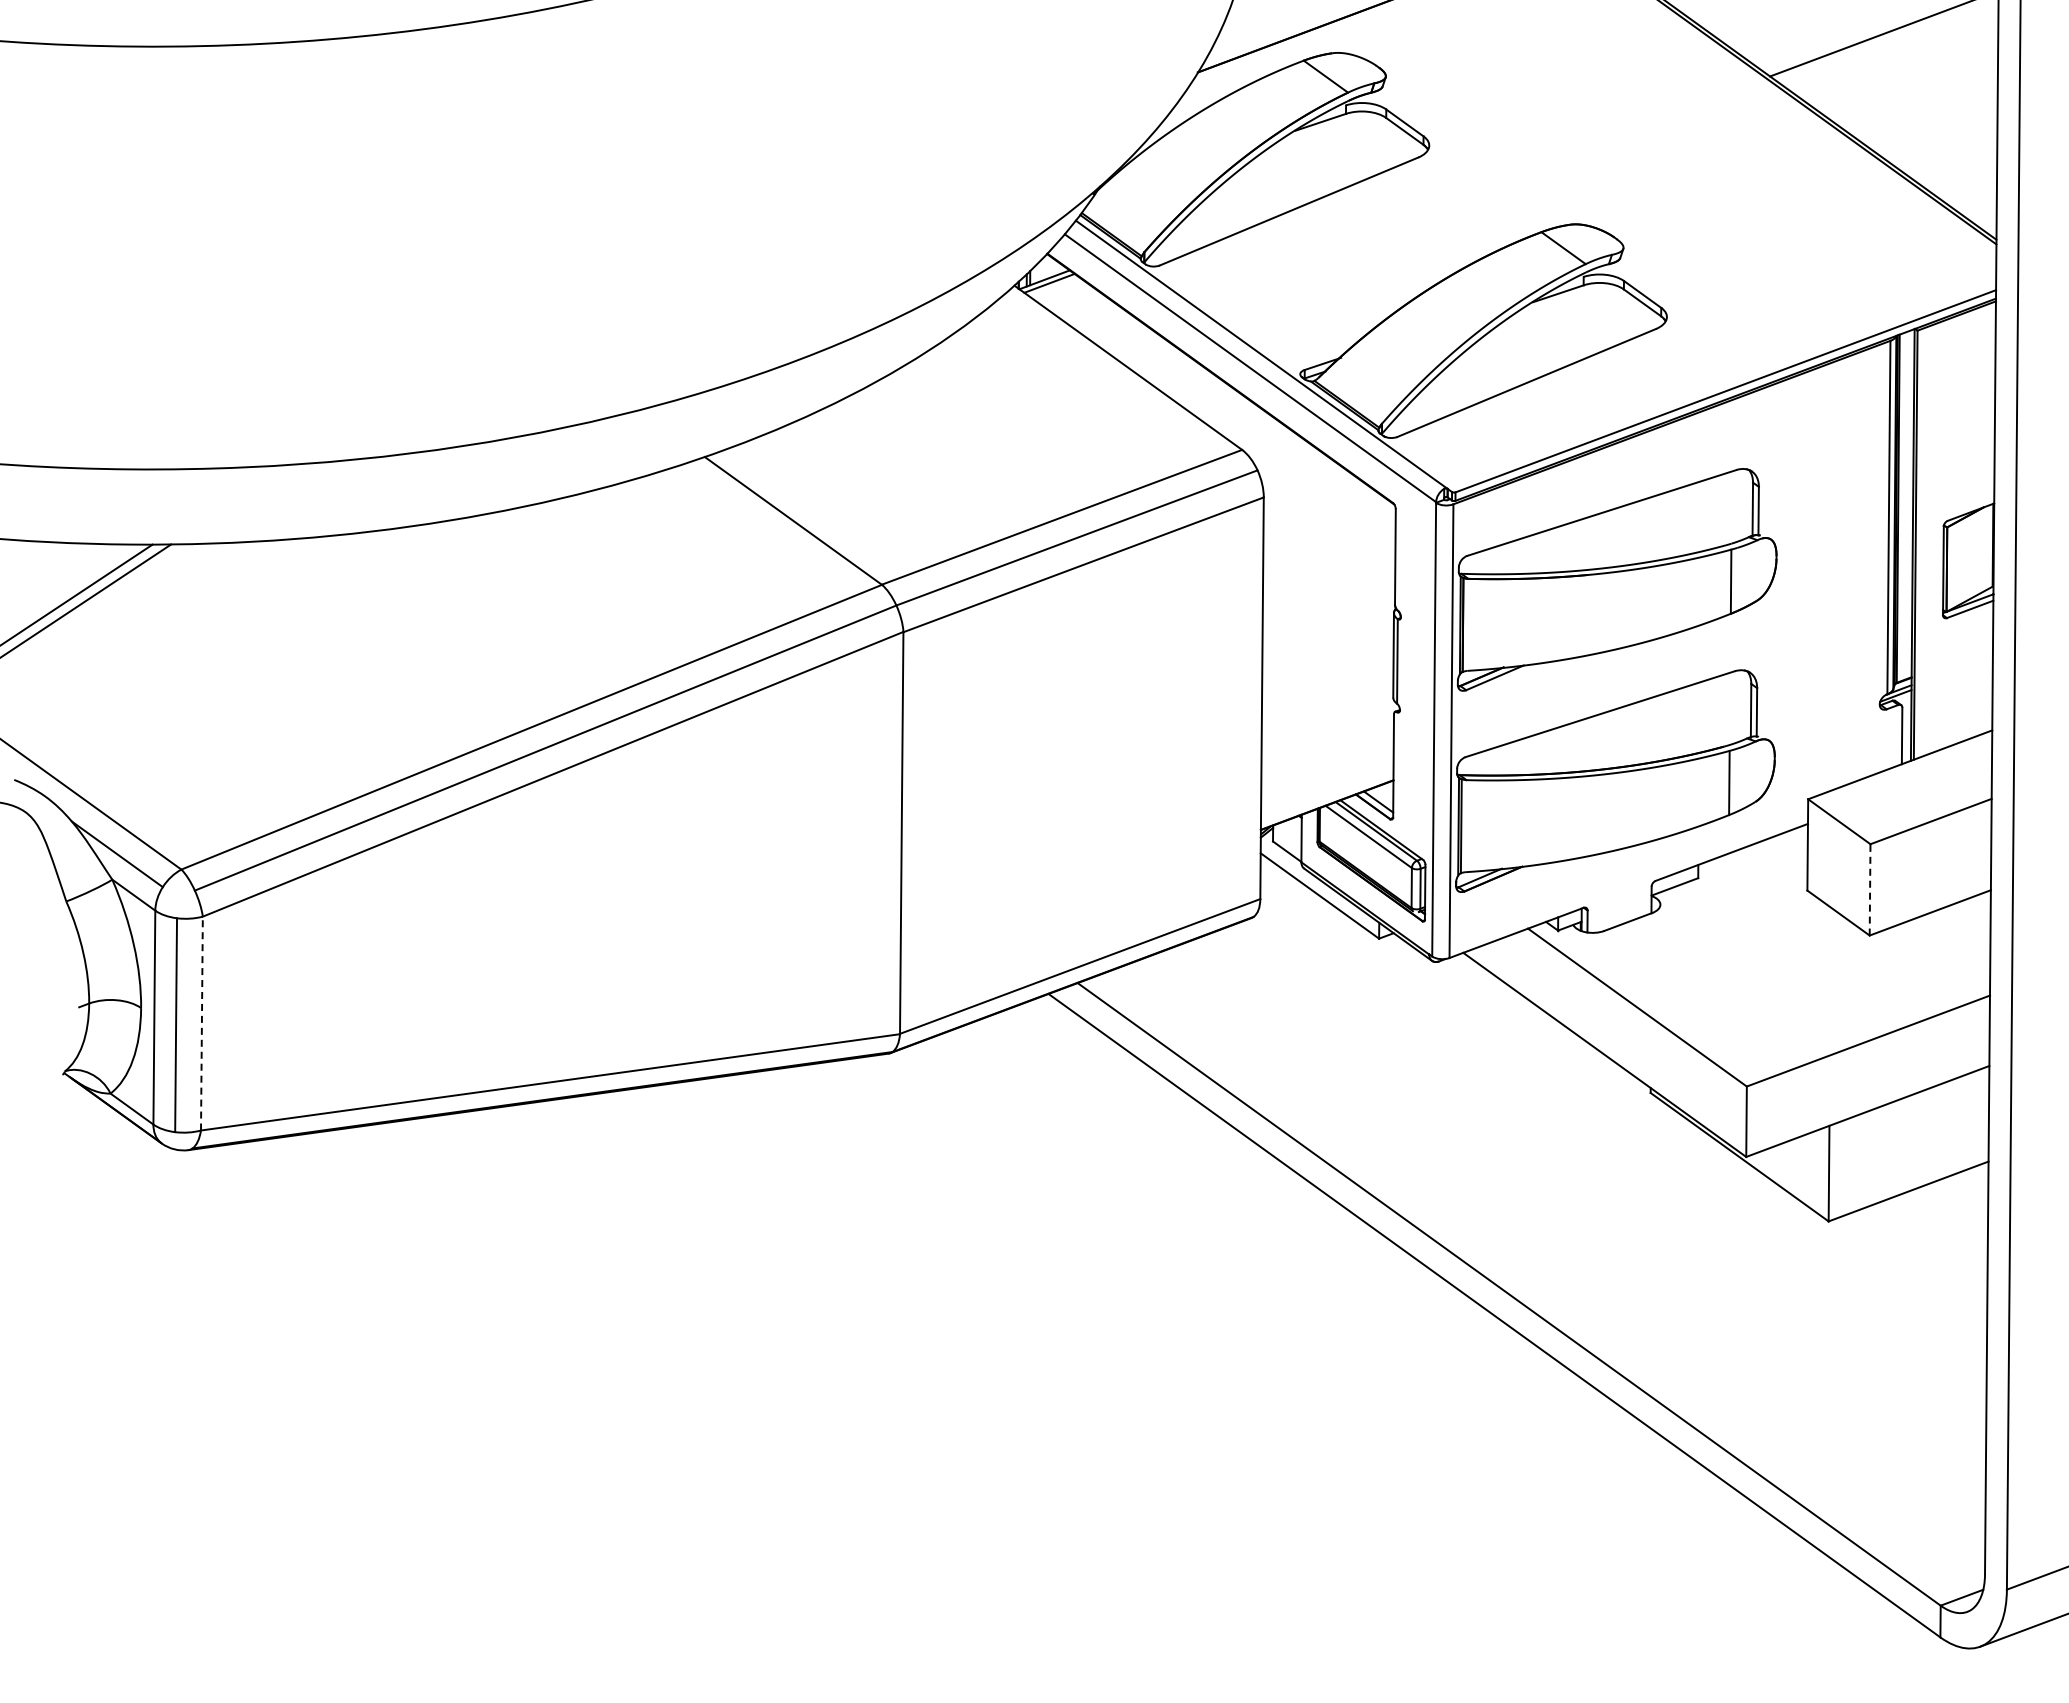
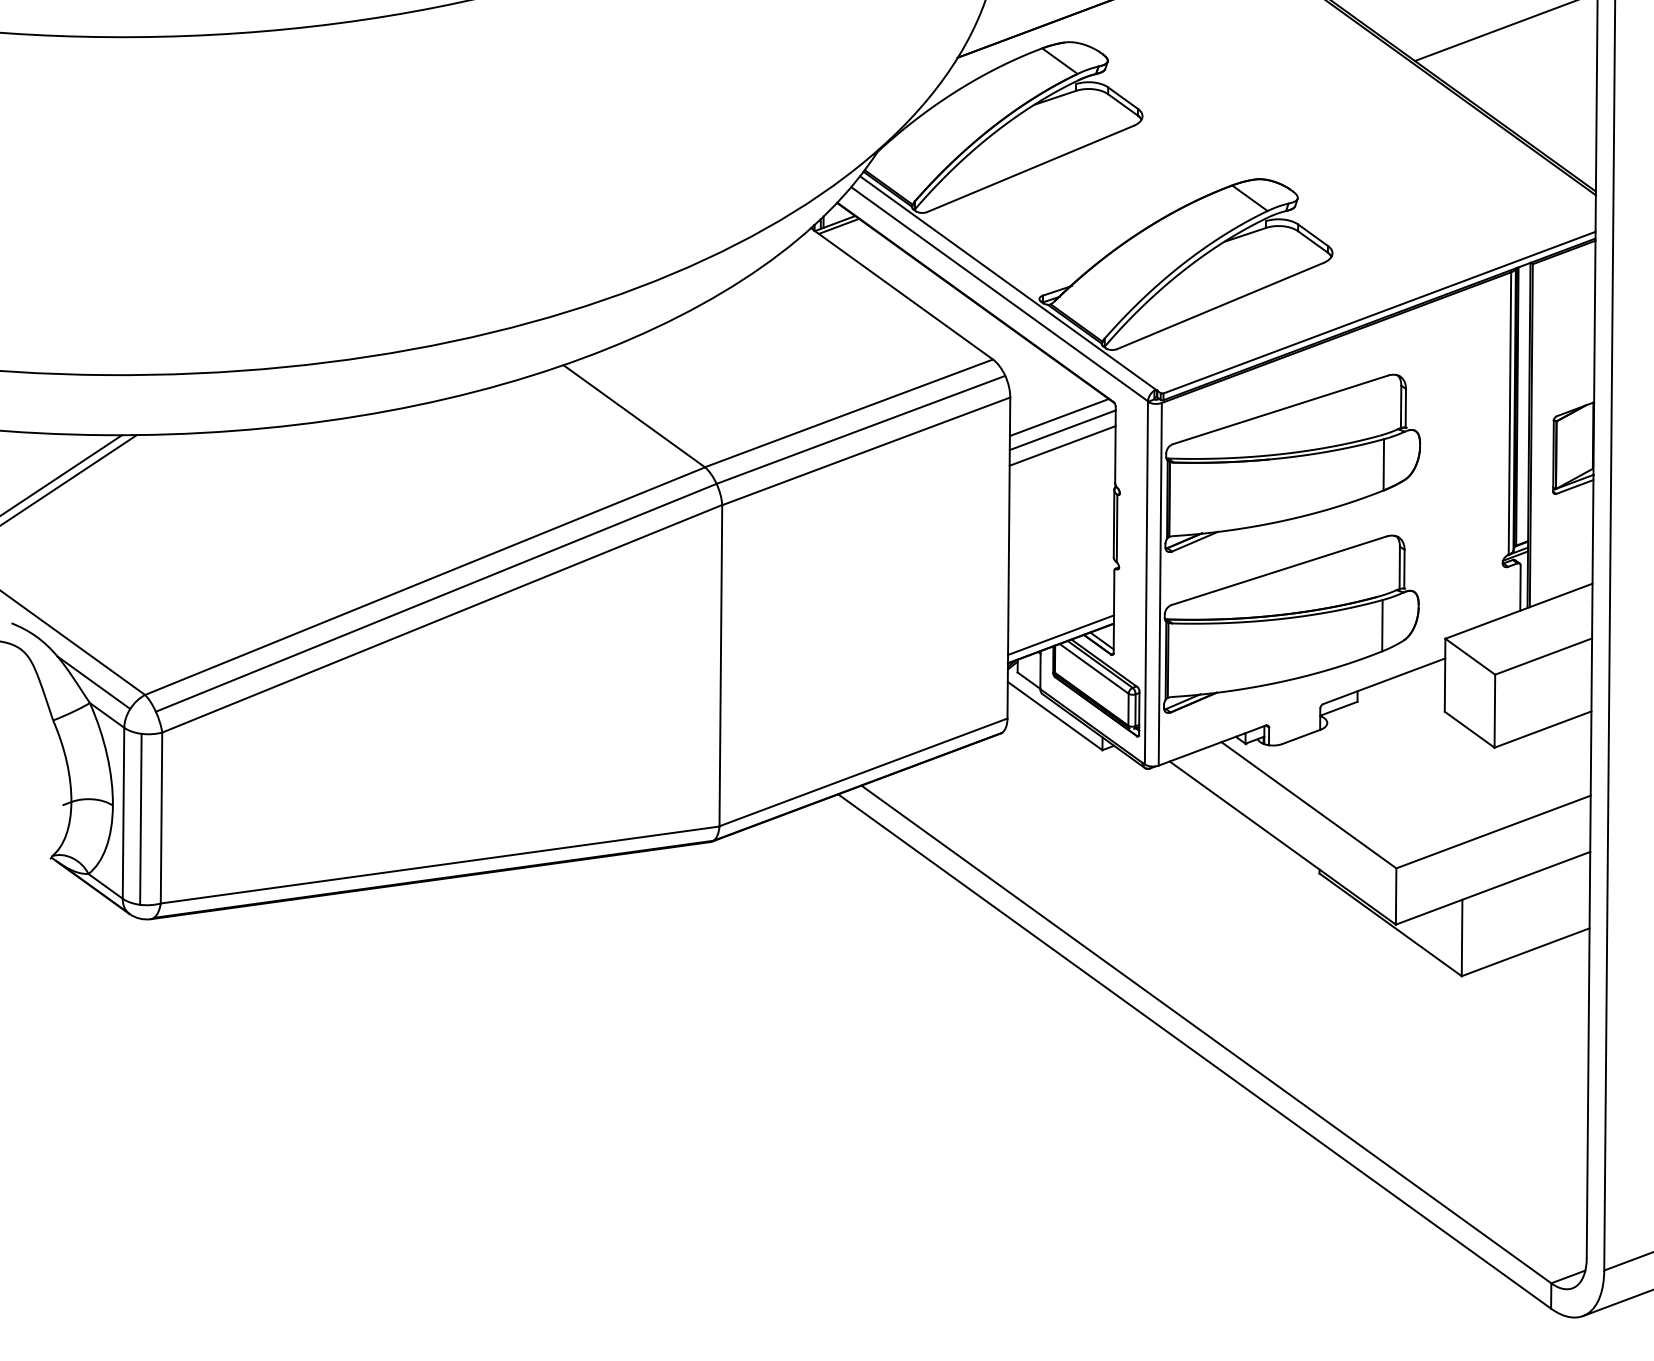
line: (1325, 522) -> (1059, 417), added
line: (1329, 538) -> (1062, 430), added
line: (1329, 557) -> (1062, 445), added
line: (1327, 794) -> (1061, 634), added
line: (1870, 889) -> (1495, 710), dashed -> solid
line: (201, 1023) -> (161, 817), dashed -> solid

